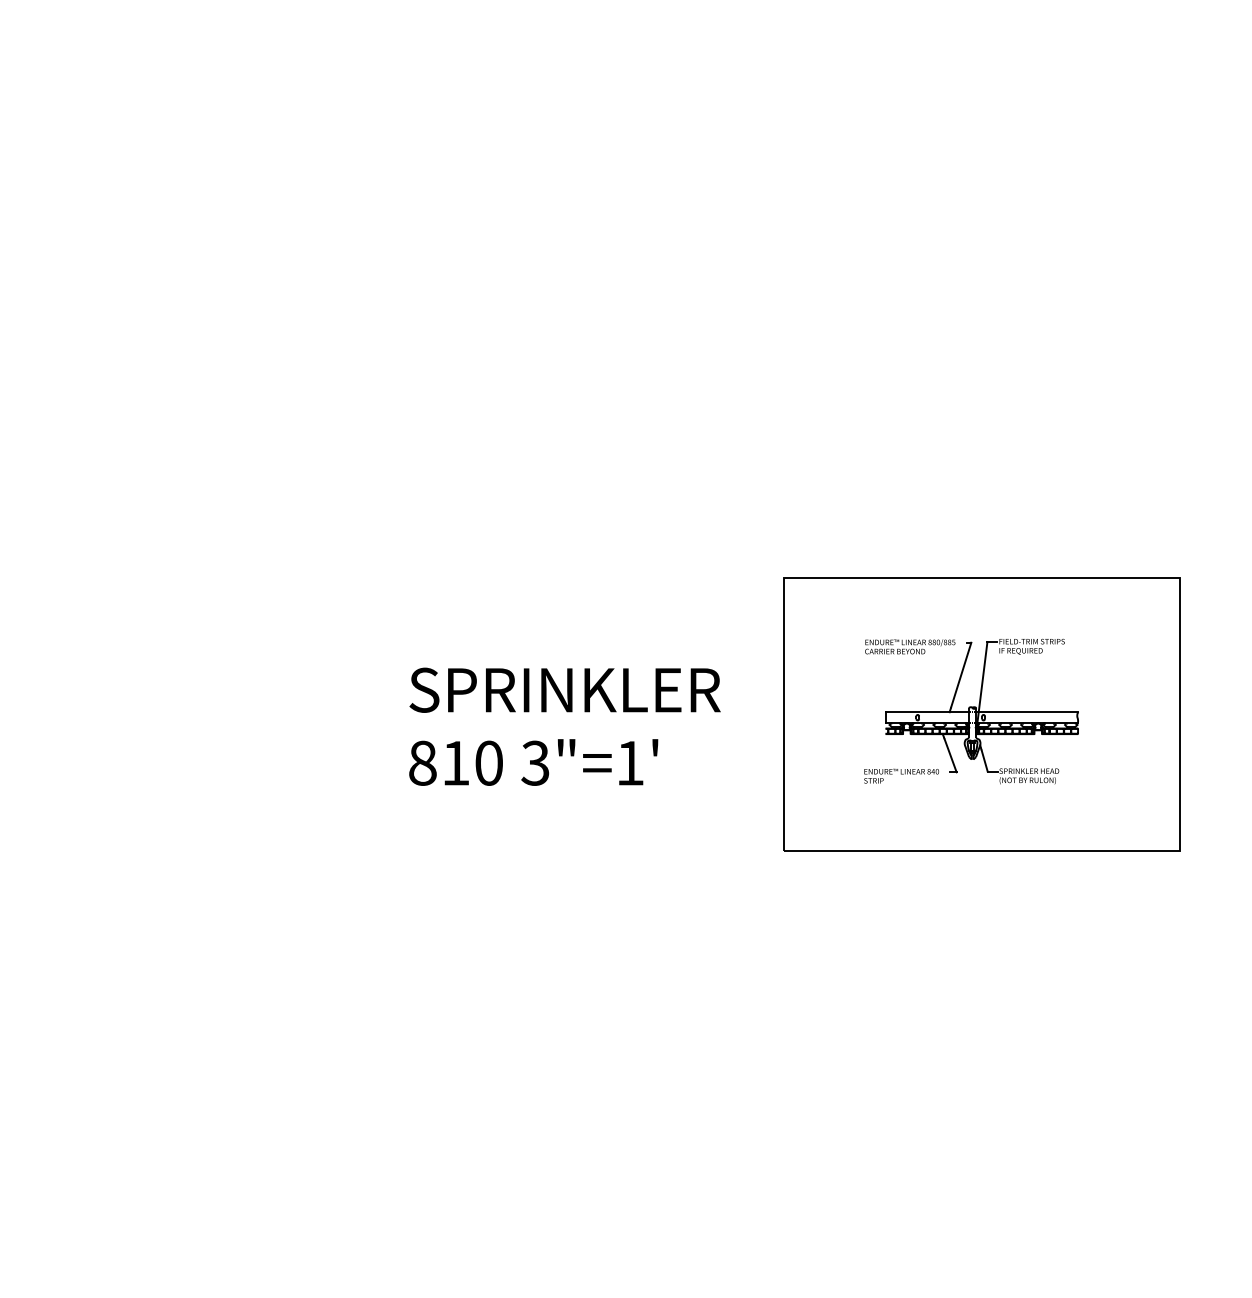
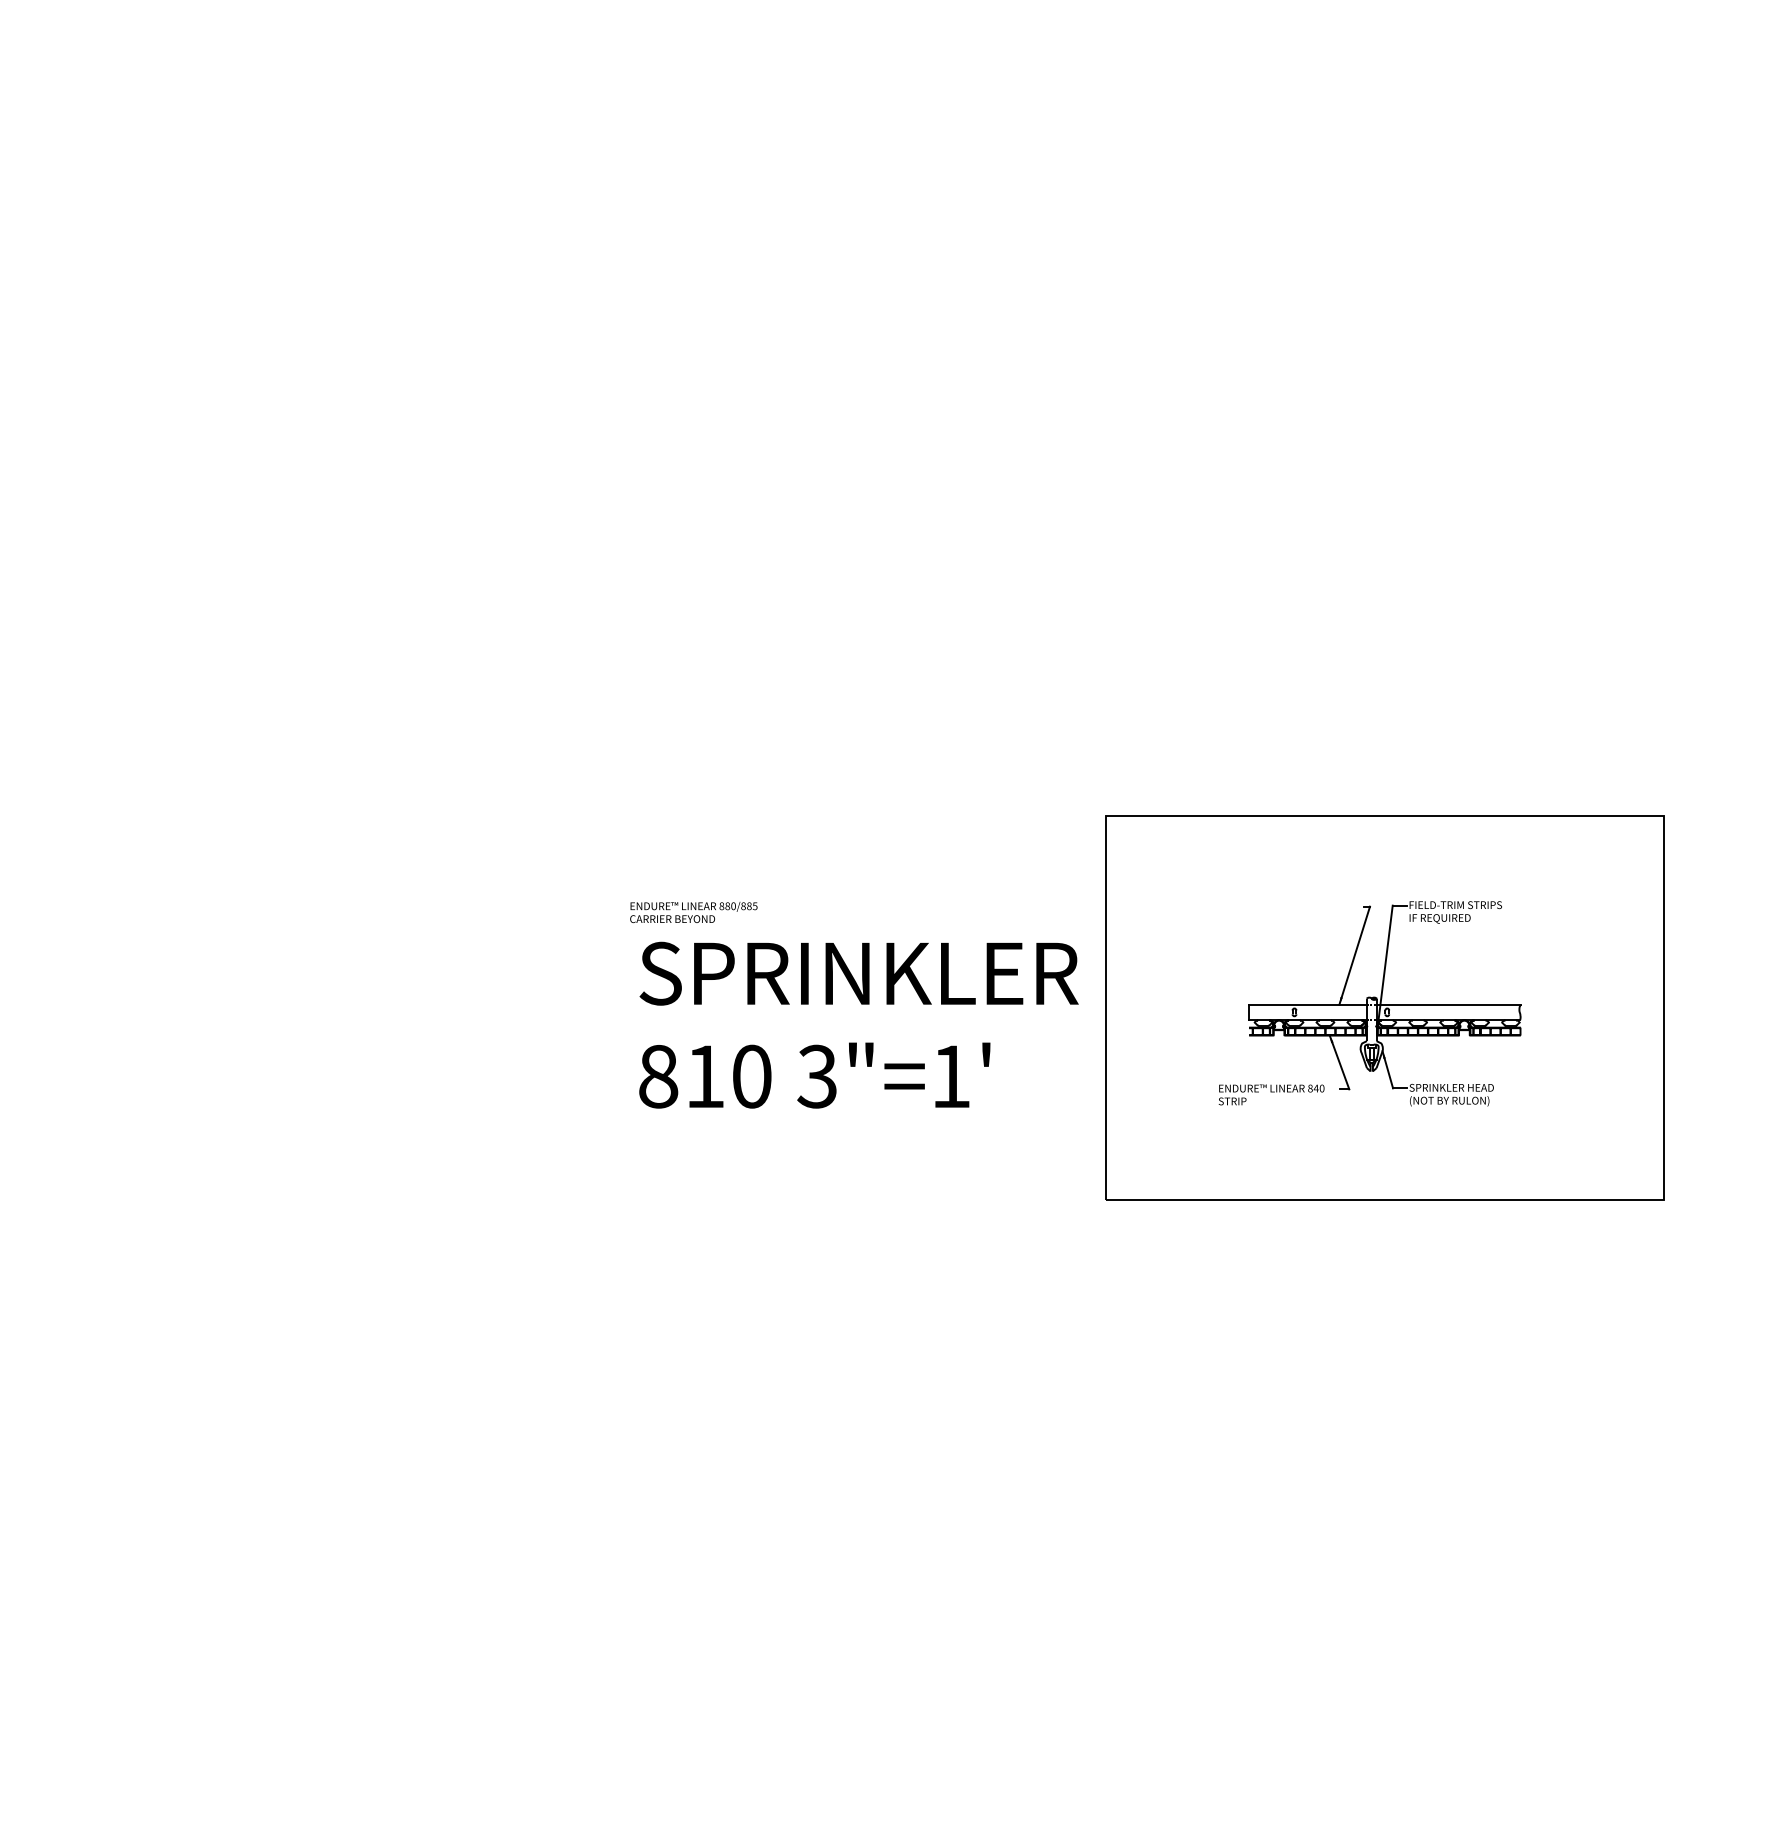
text: (909, 646) -> (693, 912), moved
text: (564, 726) -> (858, 1024), moved

